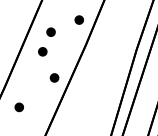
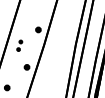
part: (46, 41) -> (19, 45), size x0.6

